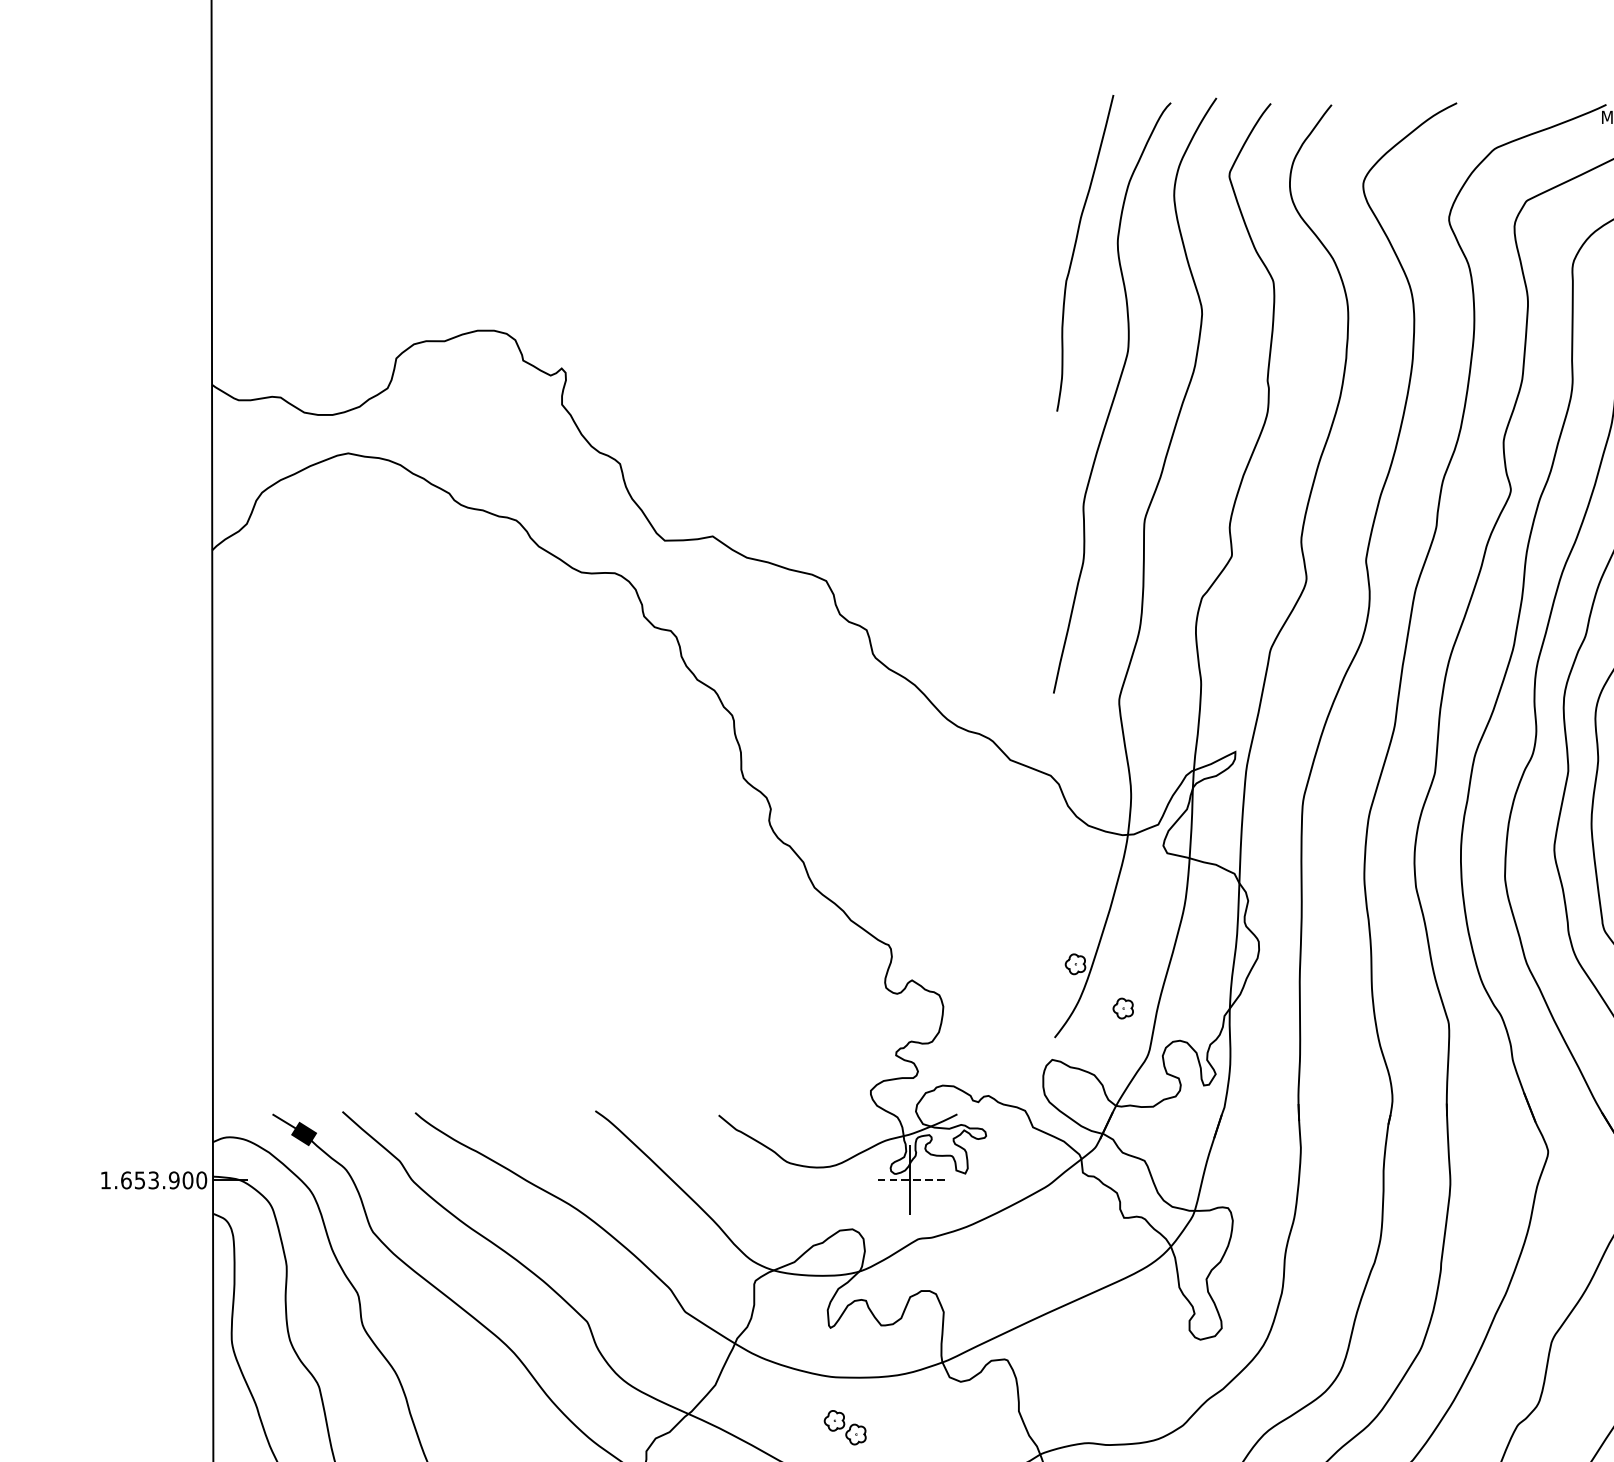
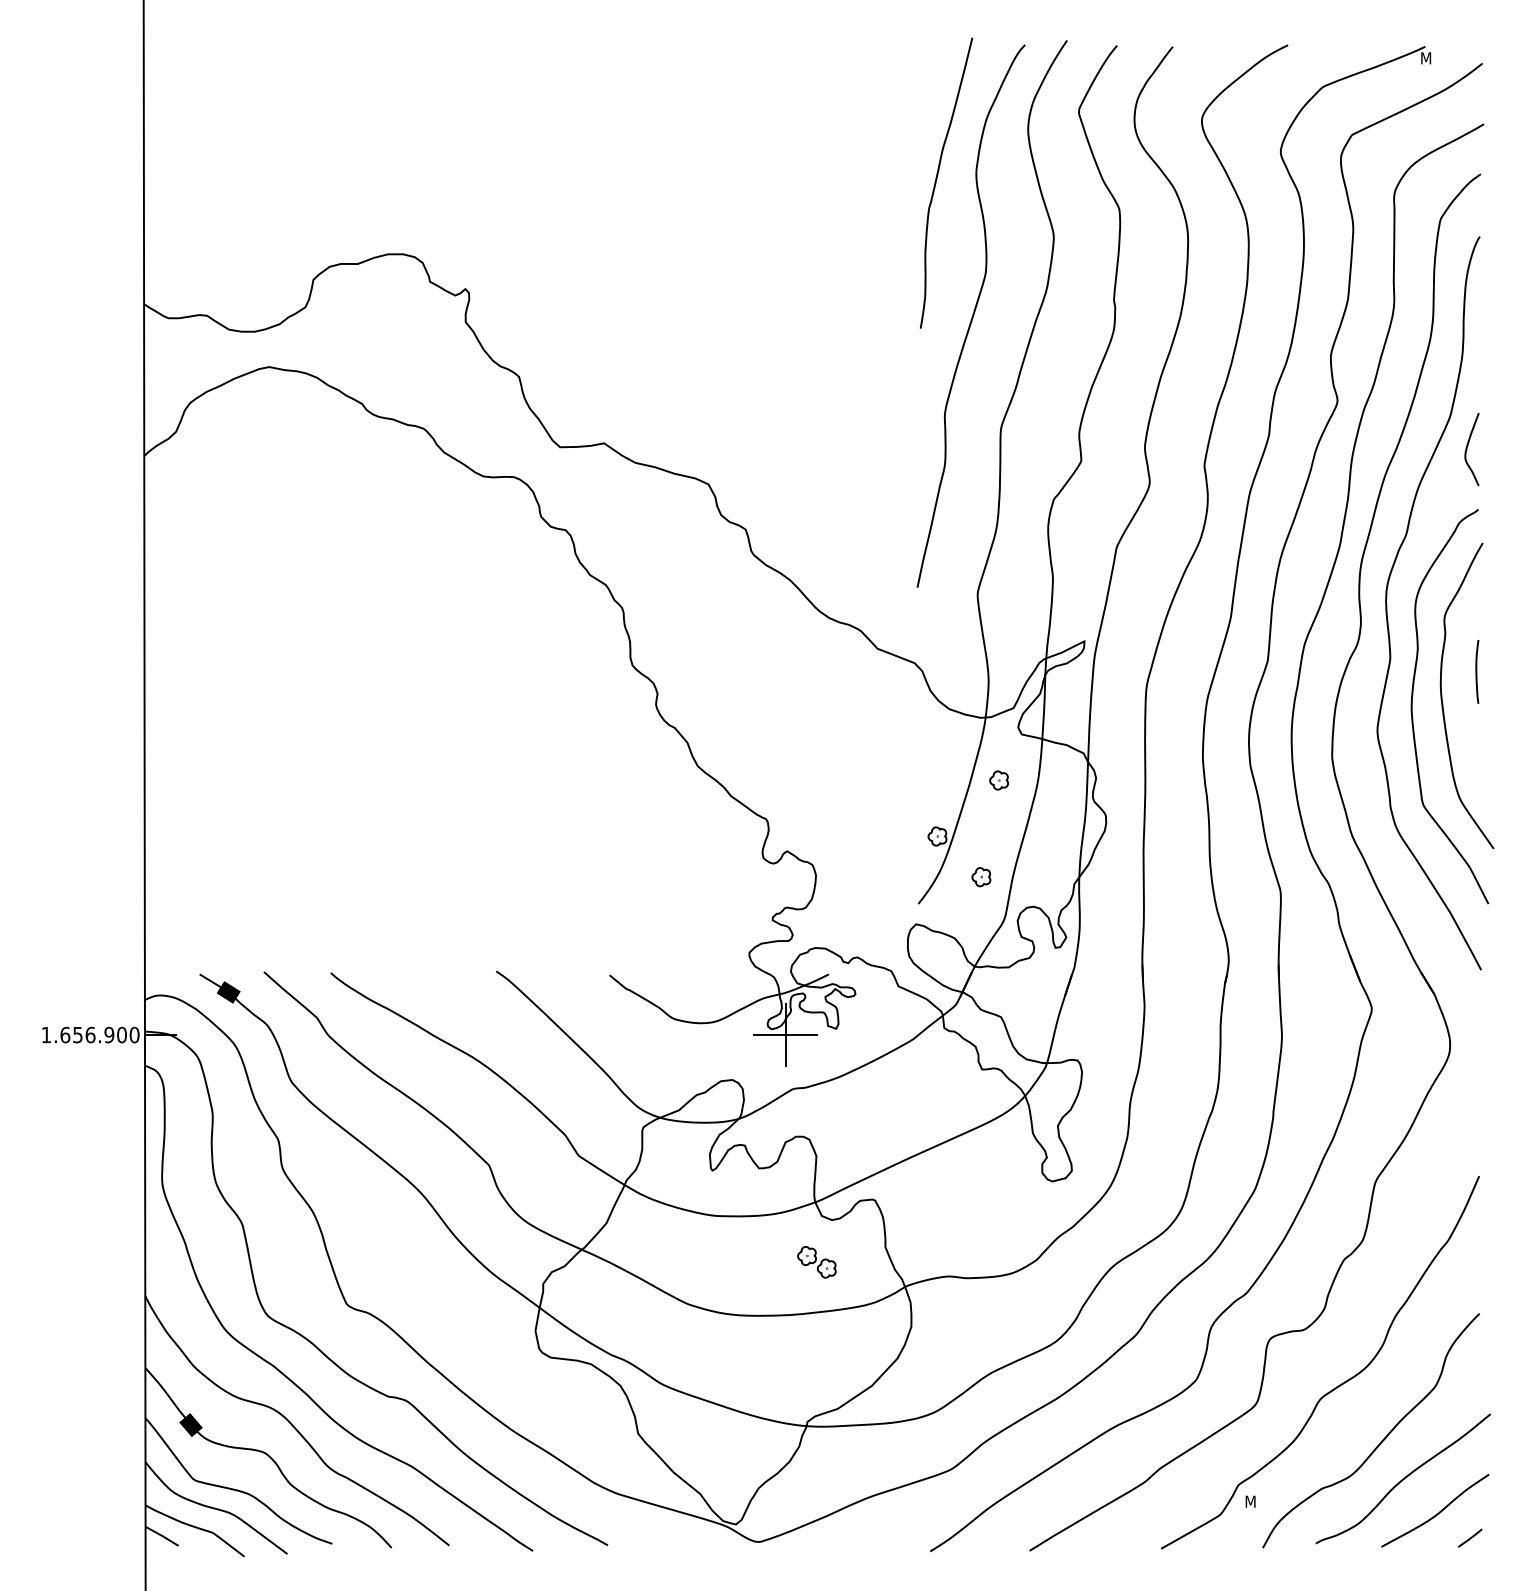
part: (1141, 903) -> (998, 780), added
text: (153, 1179) -> (90, 1034), 1.653.900 -> 1.656.900
line: (910, 1180) -> (785, 1035), dashed -> solid
part: (844, 1427) -> (816, 1262), moved

